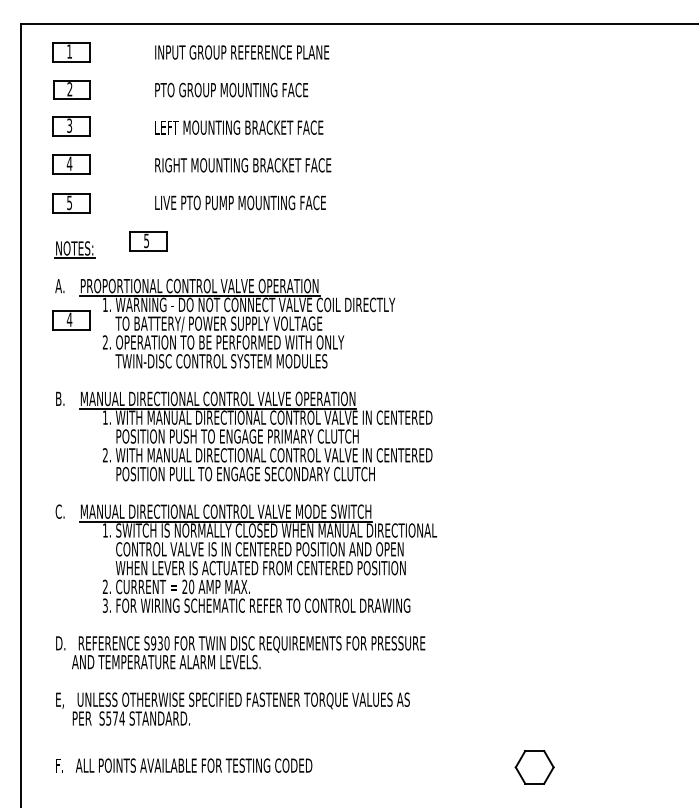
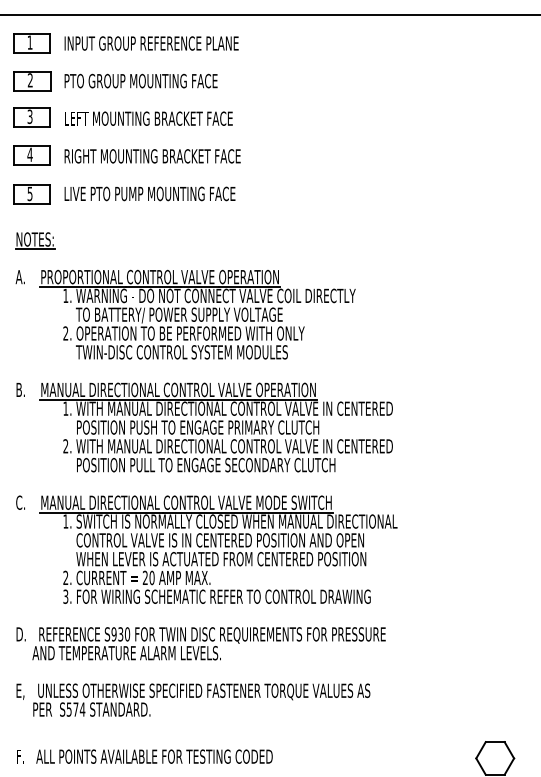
text: (243, 127) -> (152, 118), moved
part: (148, 241) -> (108, 232), removed
part: (71, 320) -> (31, 311), removed

